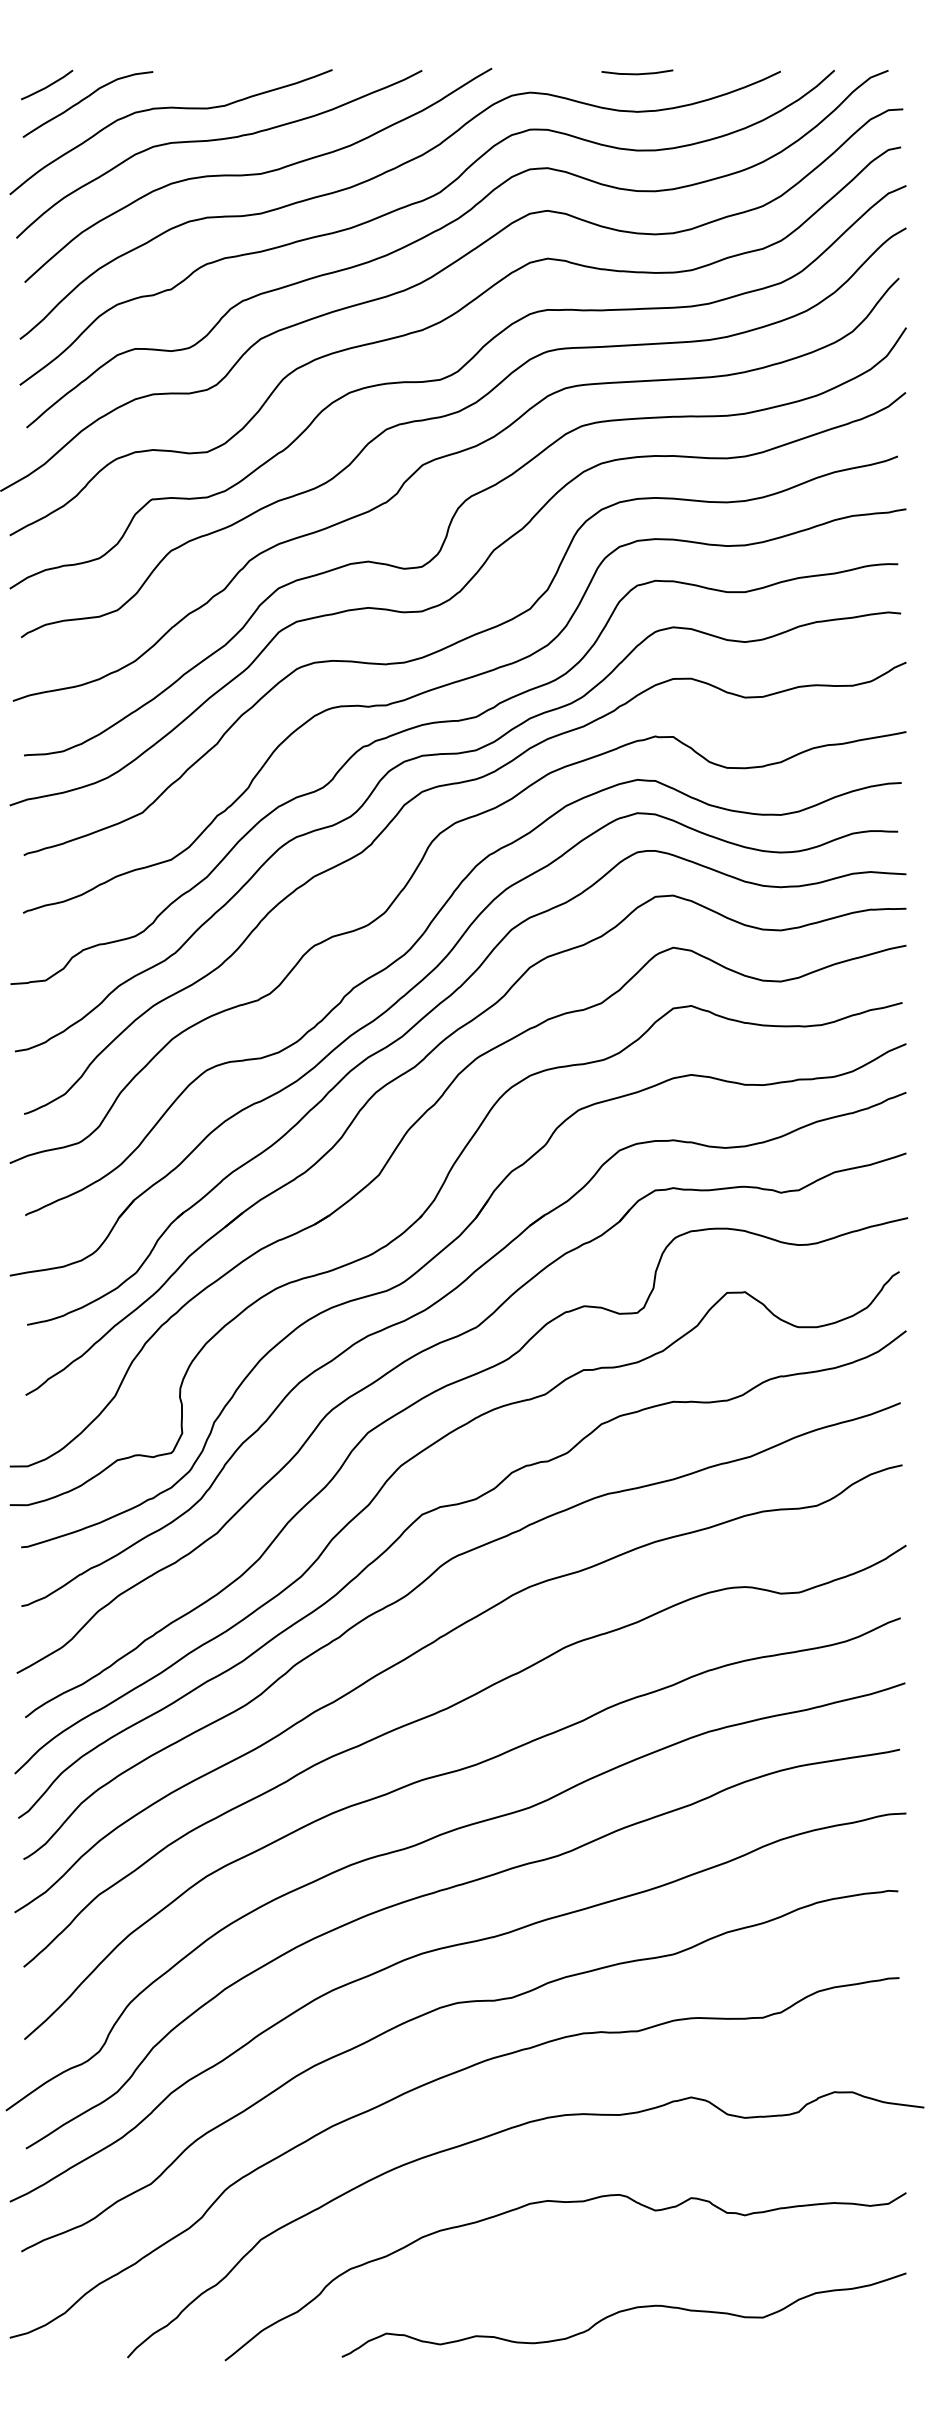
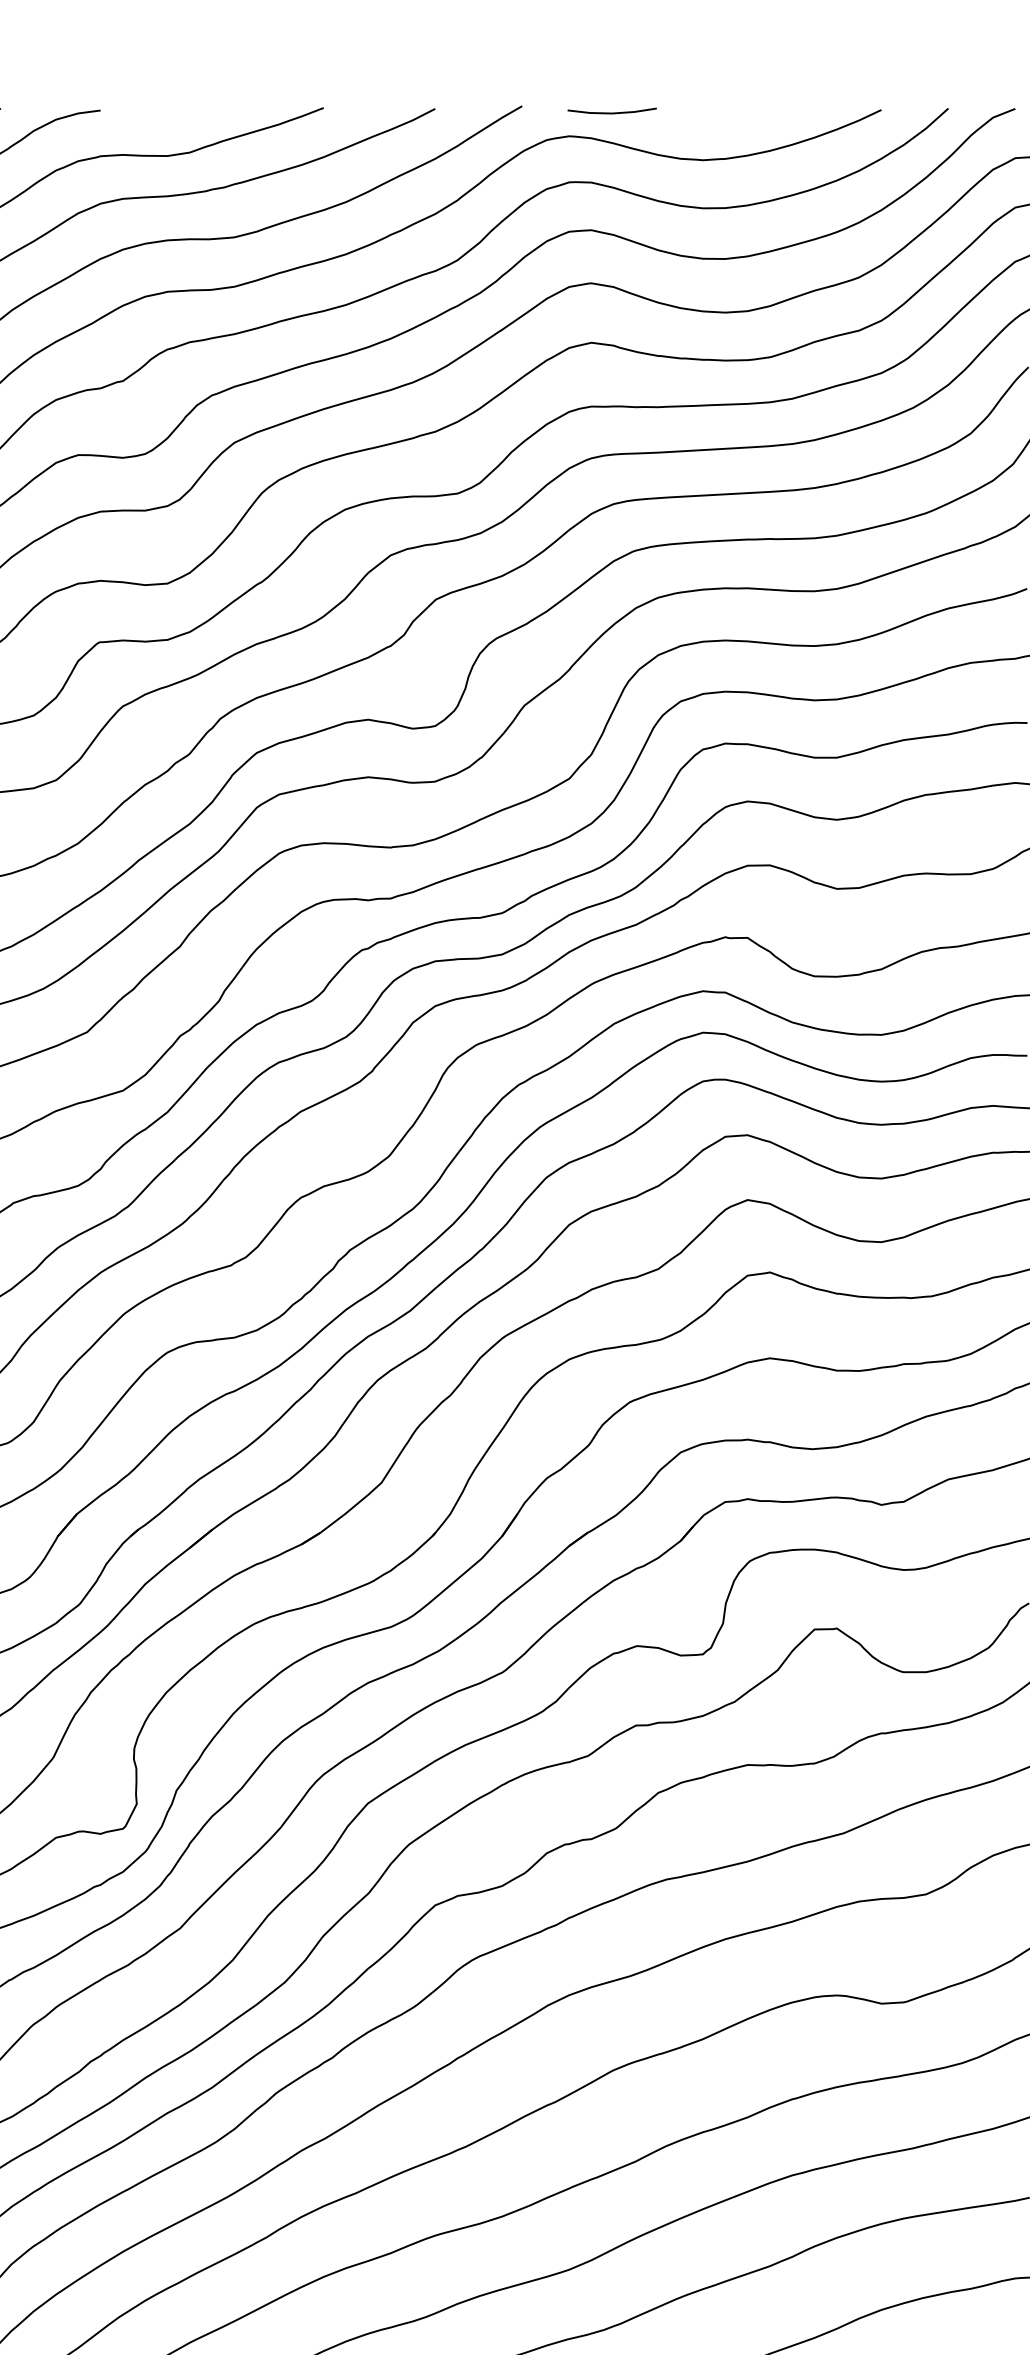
line: (637, 73) -> (612, 112), moved

